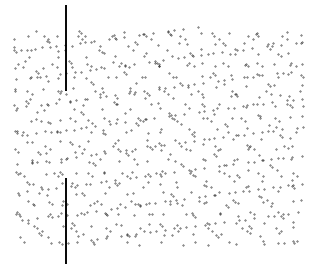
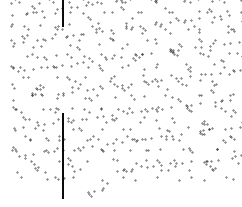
part: (179, 114) -> (175, 49), size x0.6
part: (41, 154) -> (37, 89), size x0.6
part: (209, 192) -> (205, 127), size x0.6
part: (214, 229) -> (210, 164), size x0.7
part: (100, 236) -> (96, 188), moved

